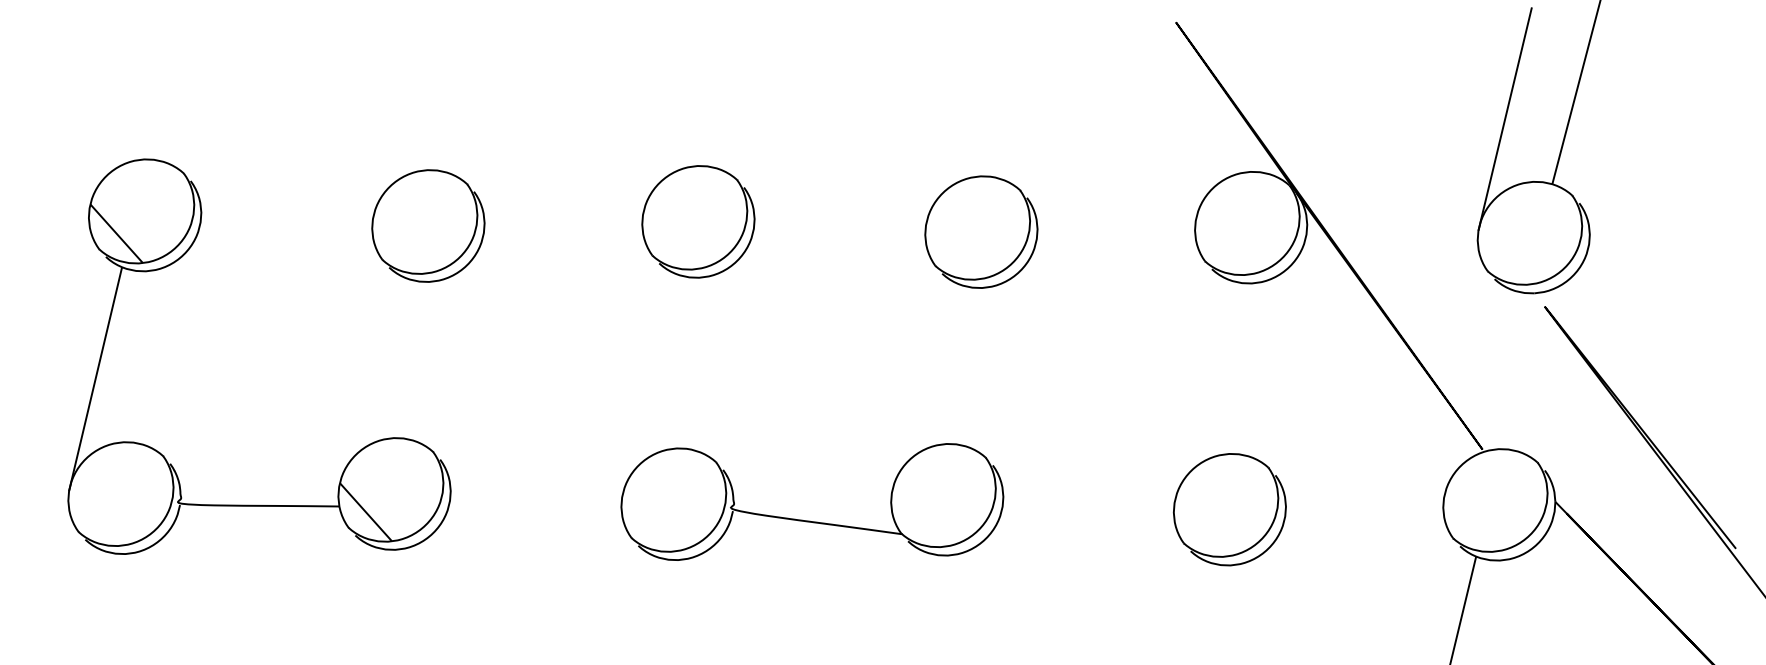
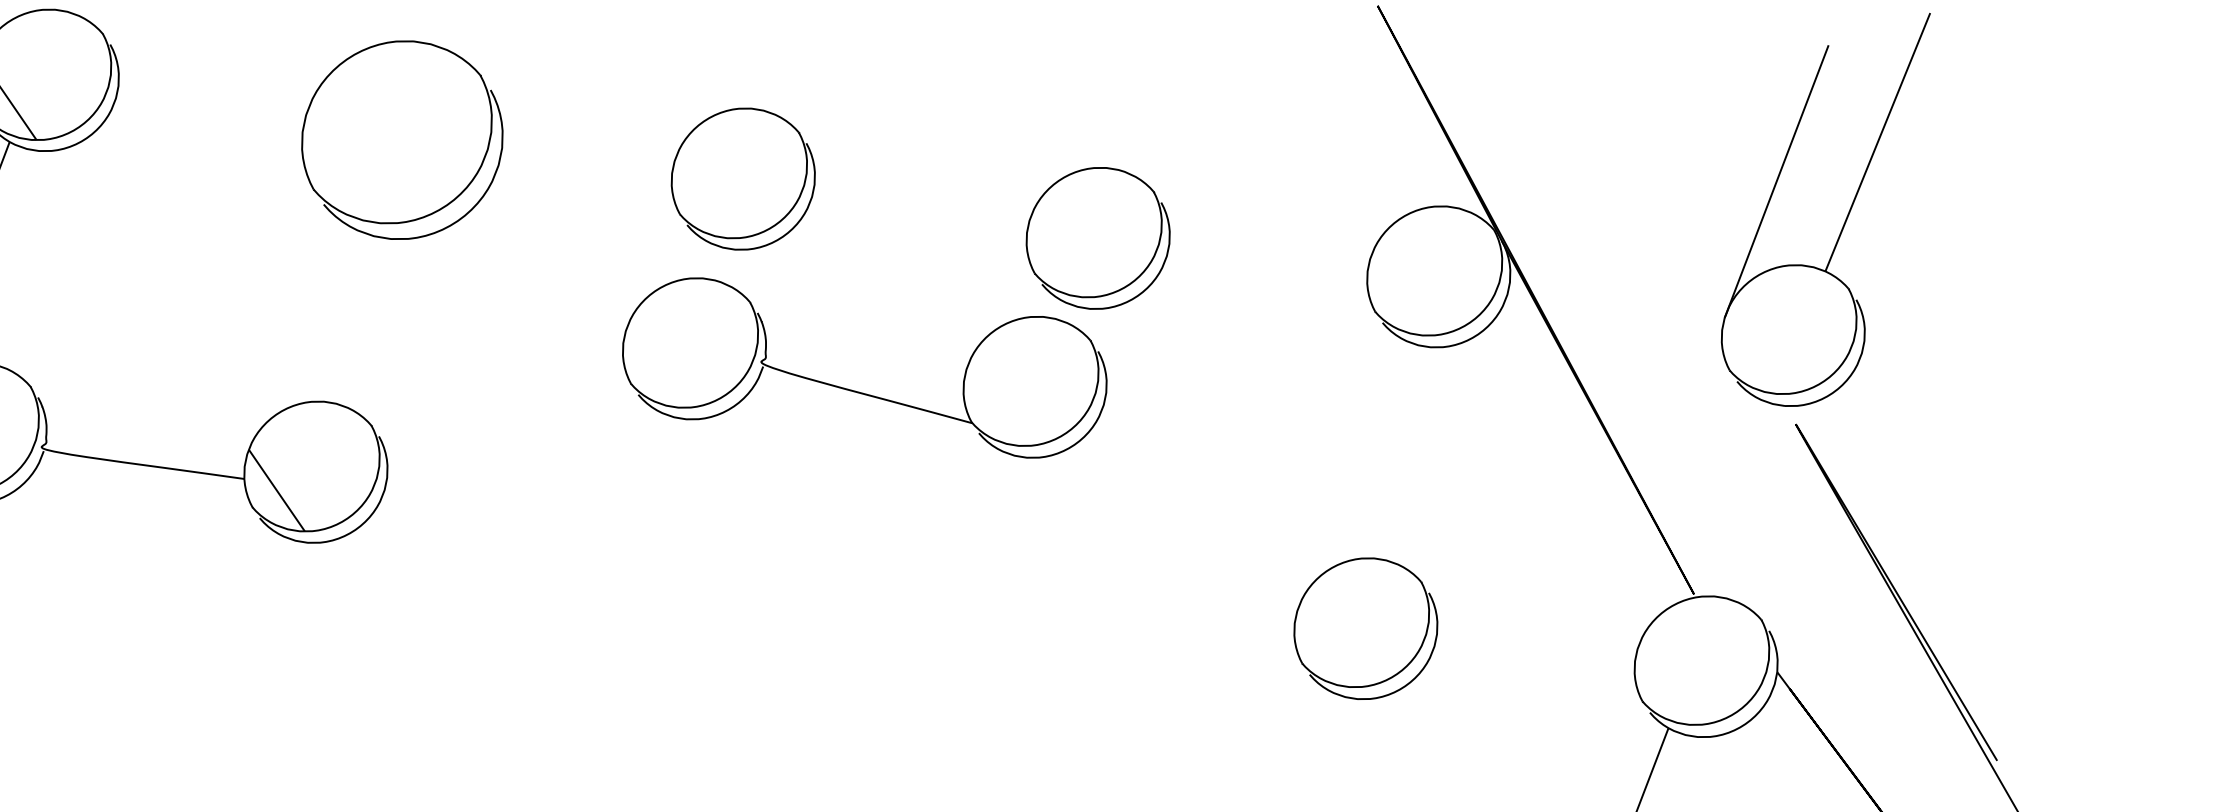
part: (428, 225) -> (402, 139), size x1.4
part: (810, 520) -> (859, 391), moved

